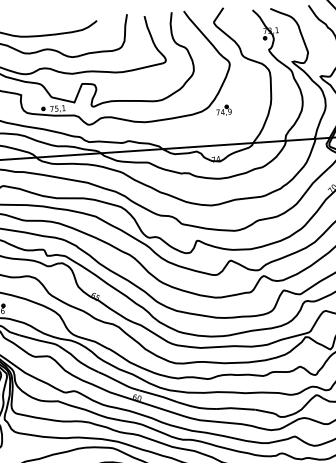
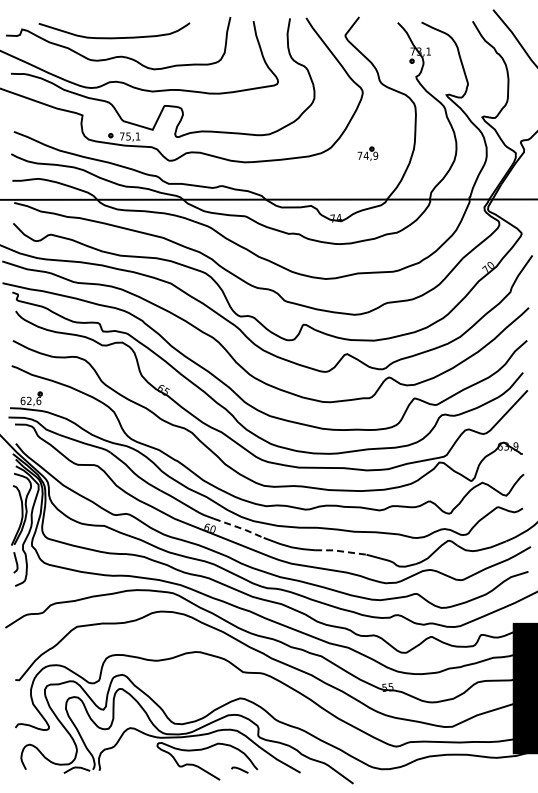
part: (223, 110) -> (367, 153), moved
line: (159, 395) -> (239, 527), solid -> dashed
line: (235, 408) -> (340, 551), solid -> dashed

